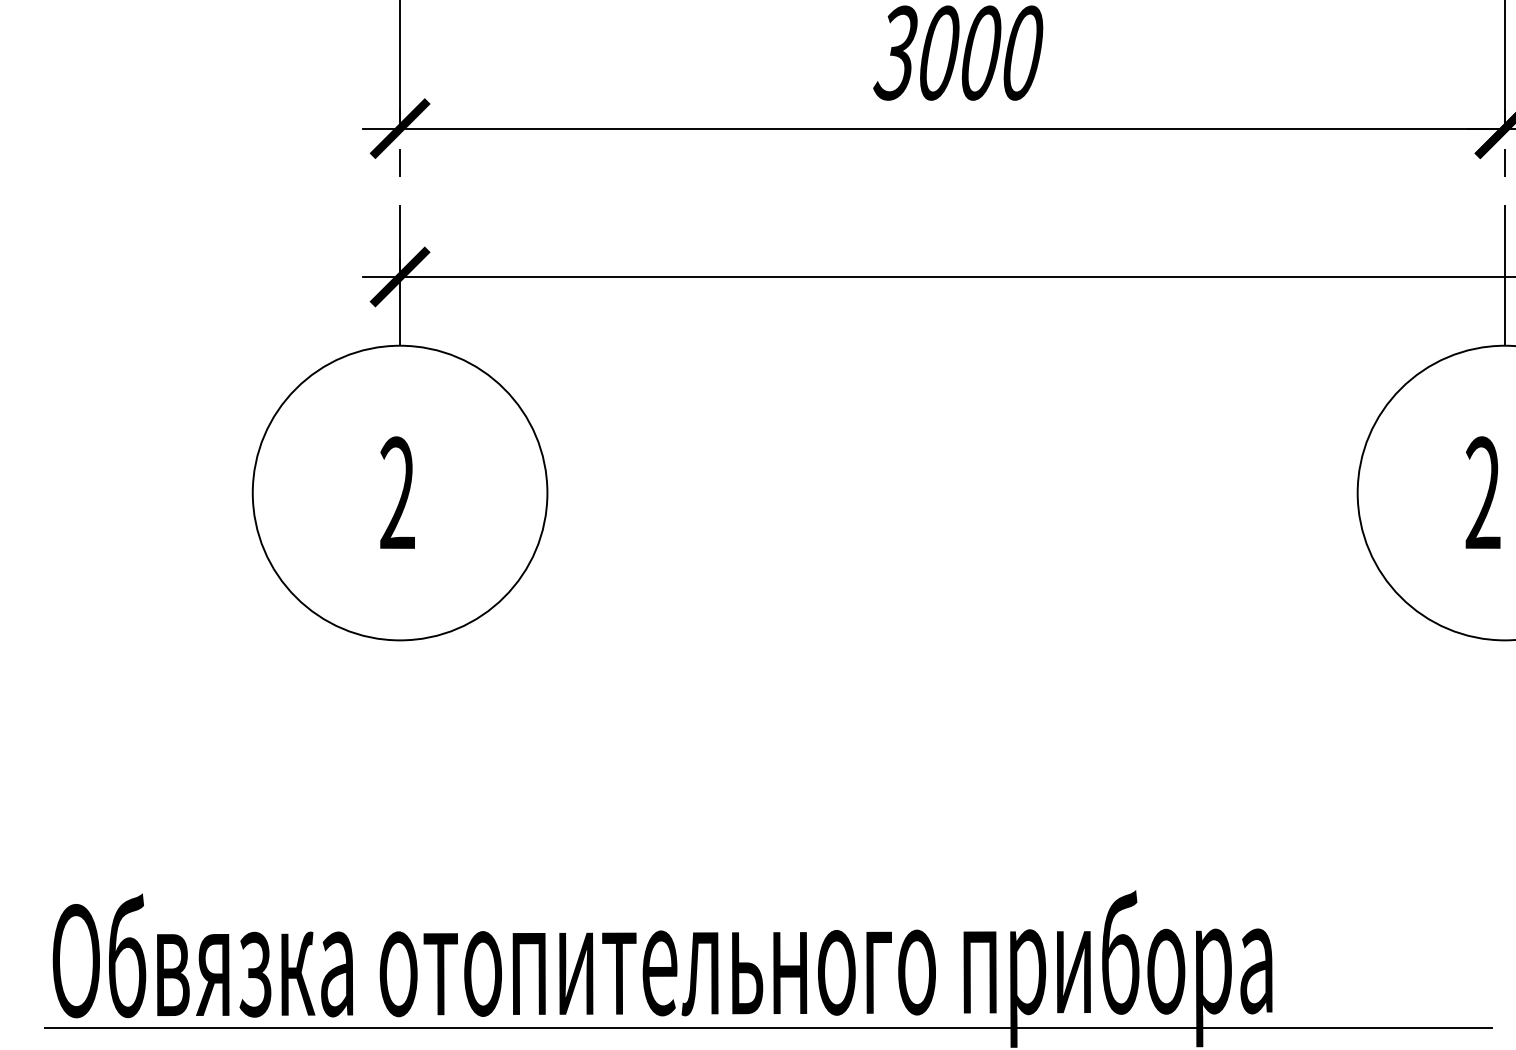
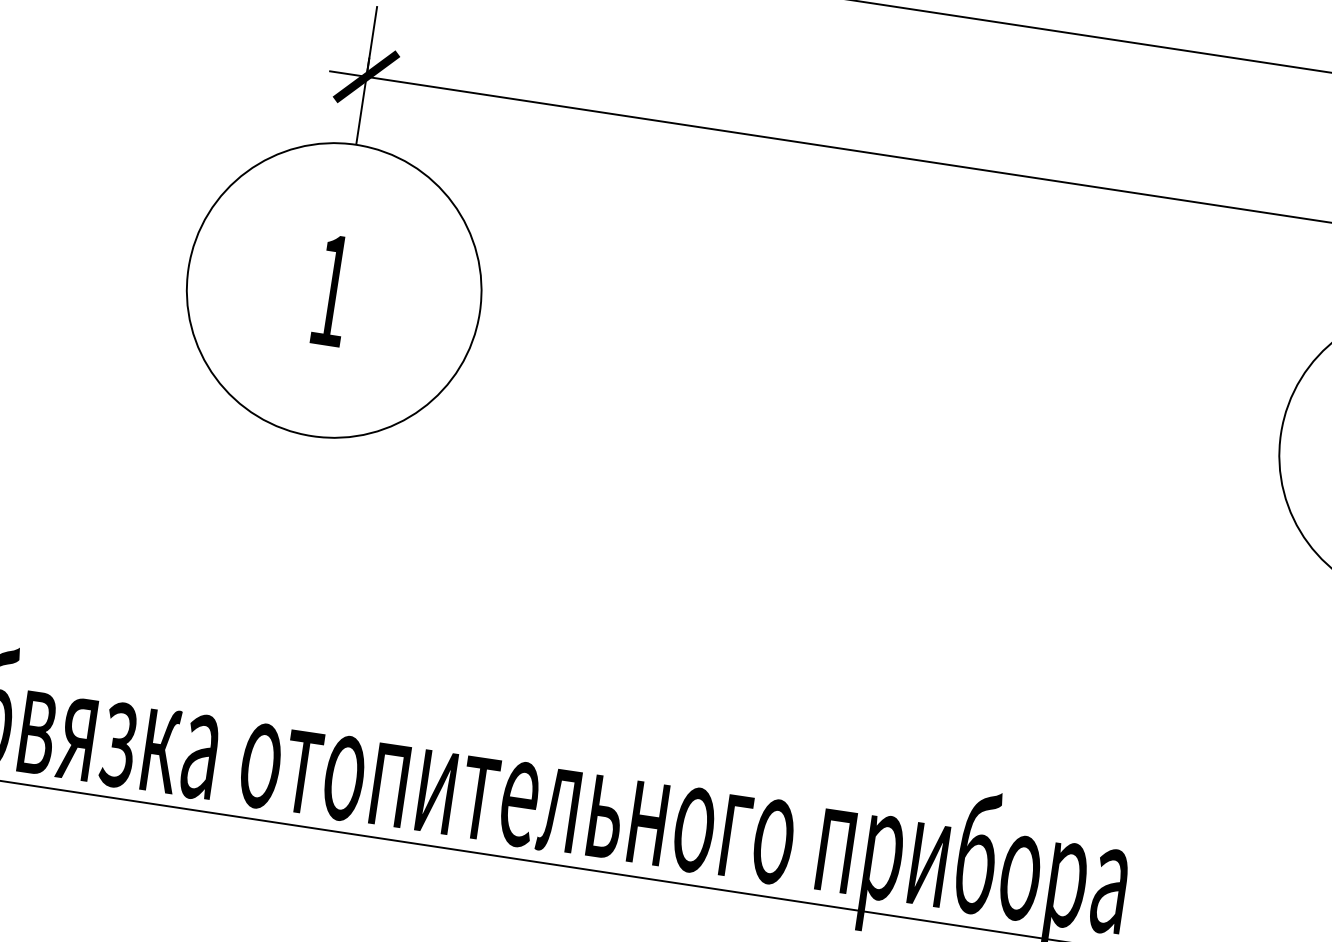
text: (397, 492) -> (331, 289), 2 -> 1

